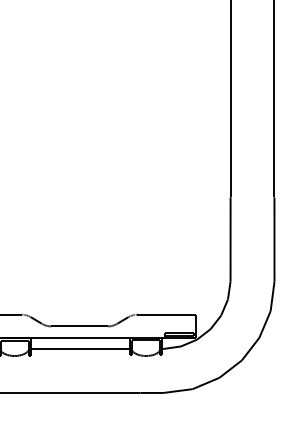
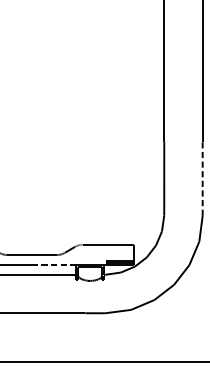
line: (274, 238) -> (202, 178), solid -> dashed
line: (104, 337) -> (53, 264), solid -> dashed

